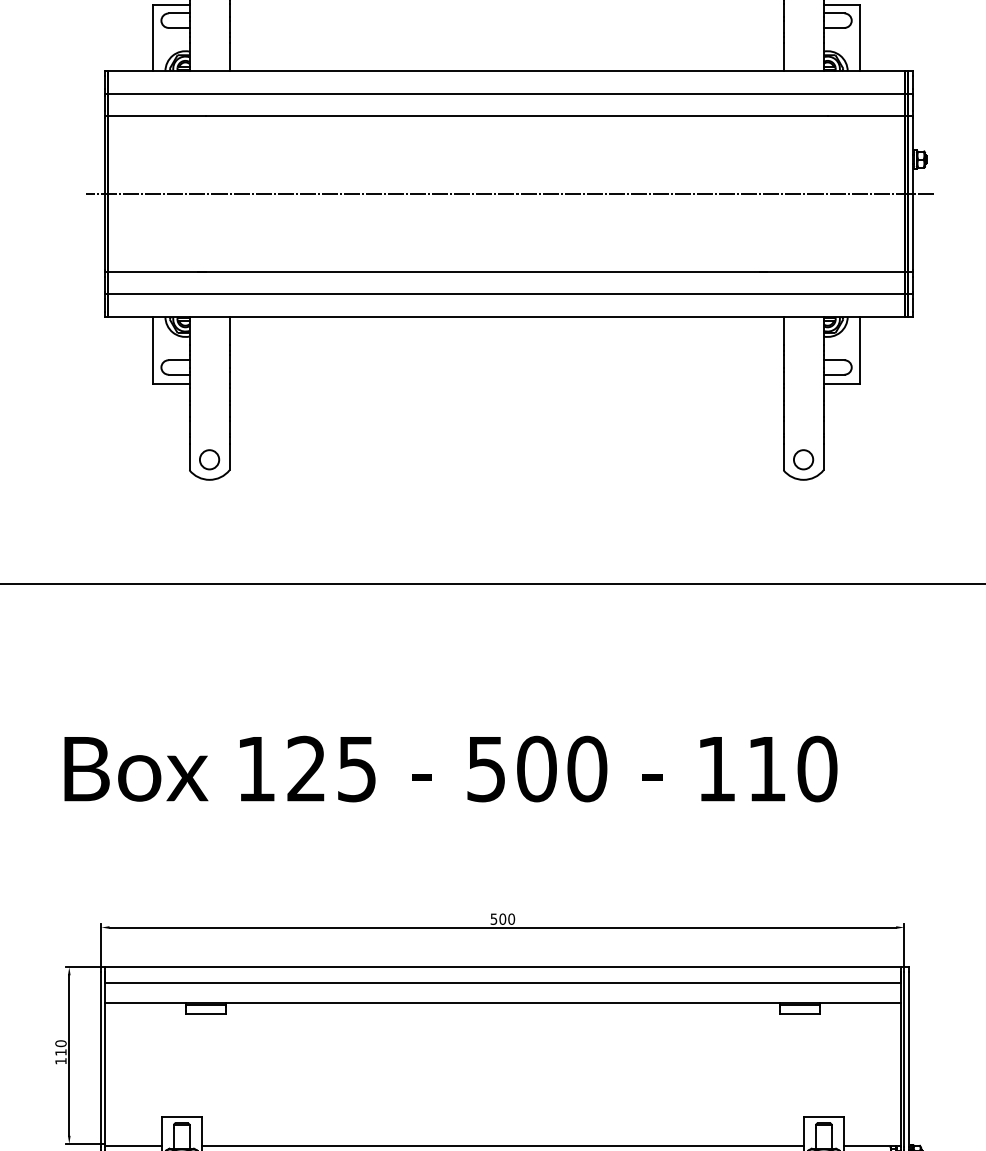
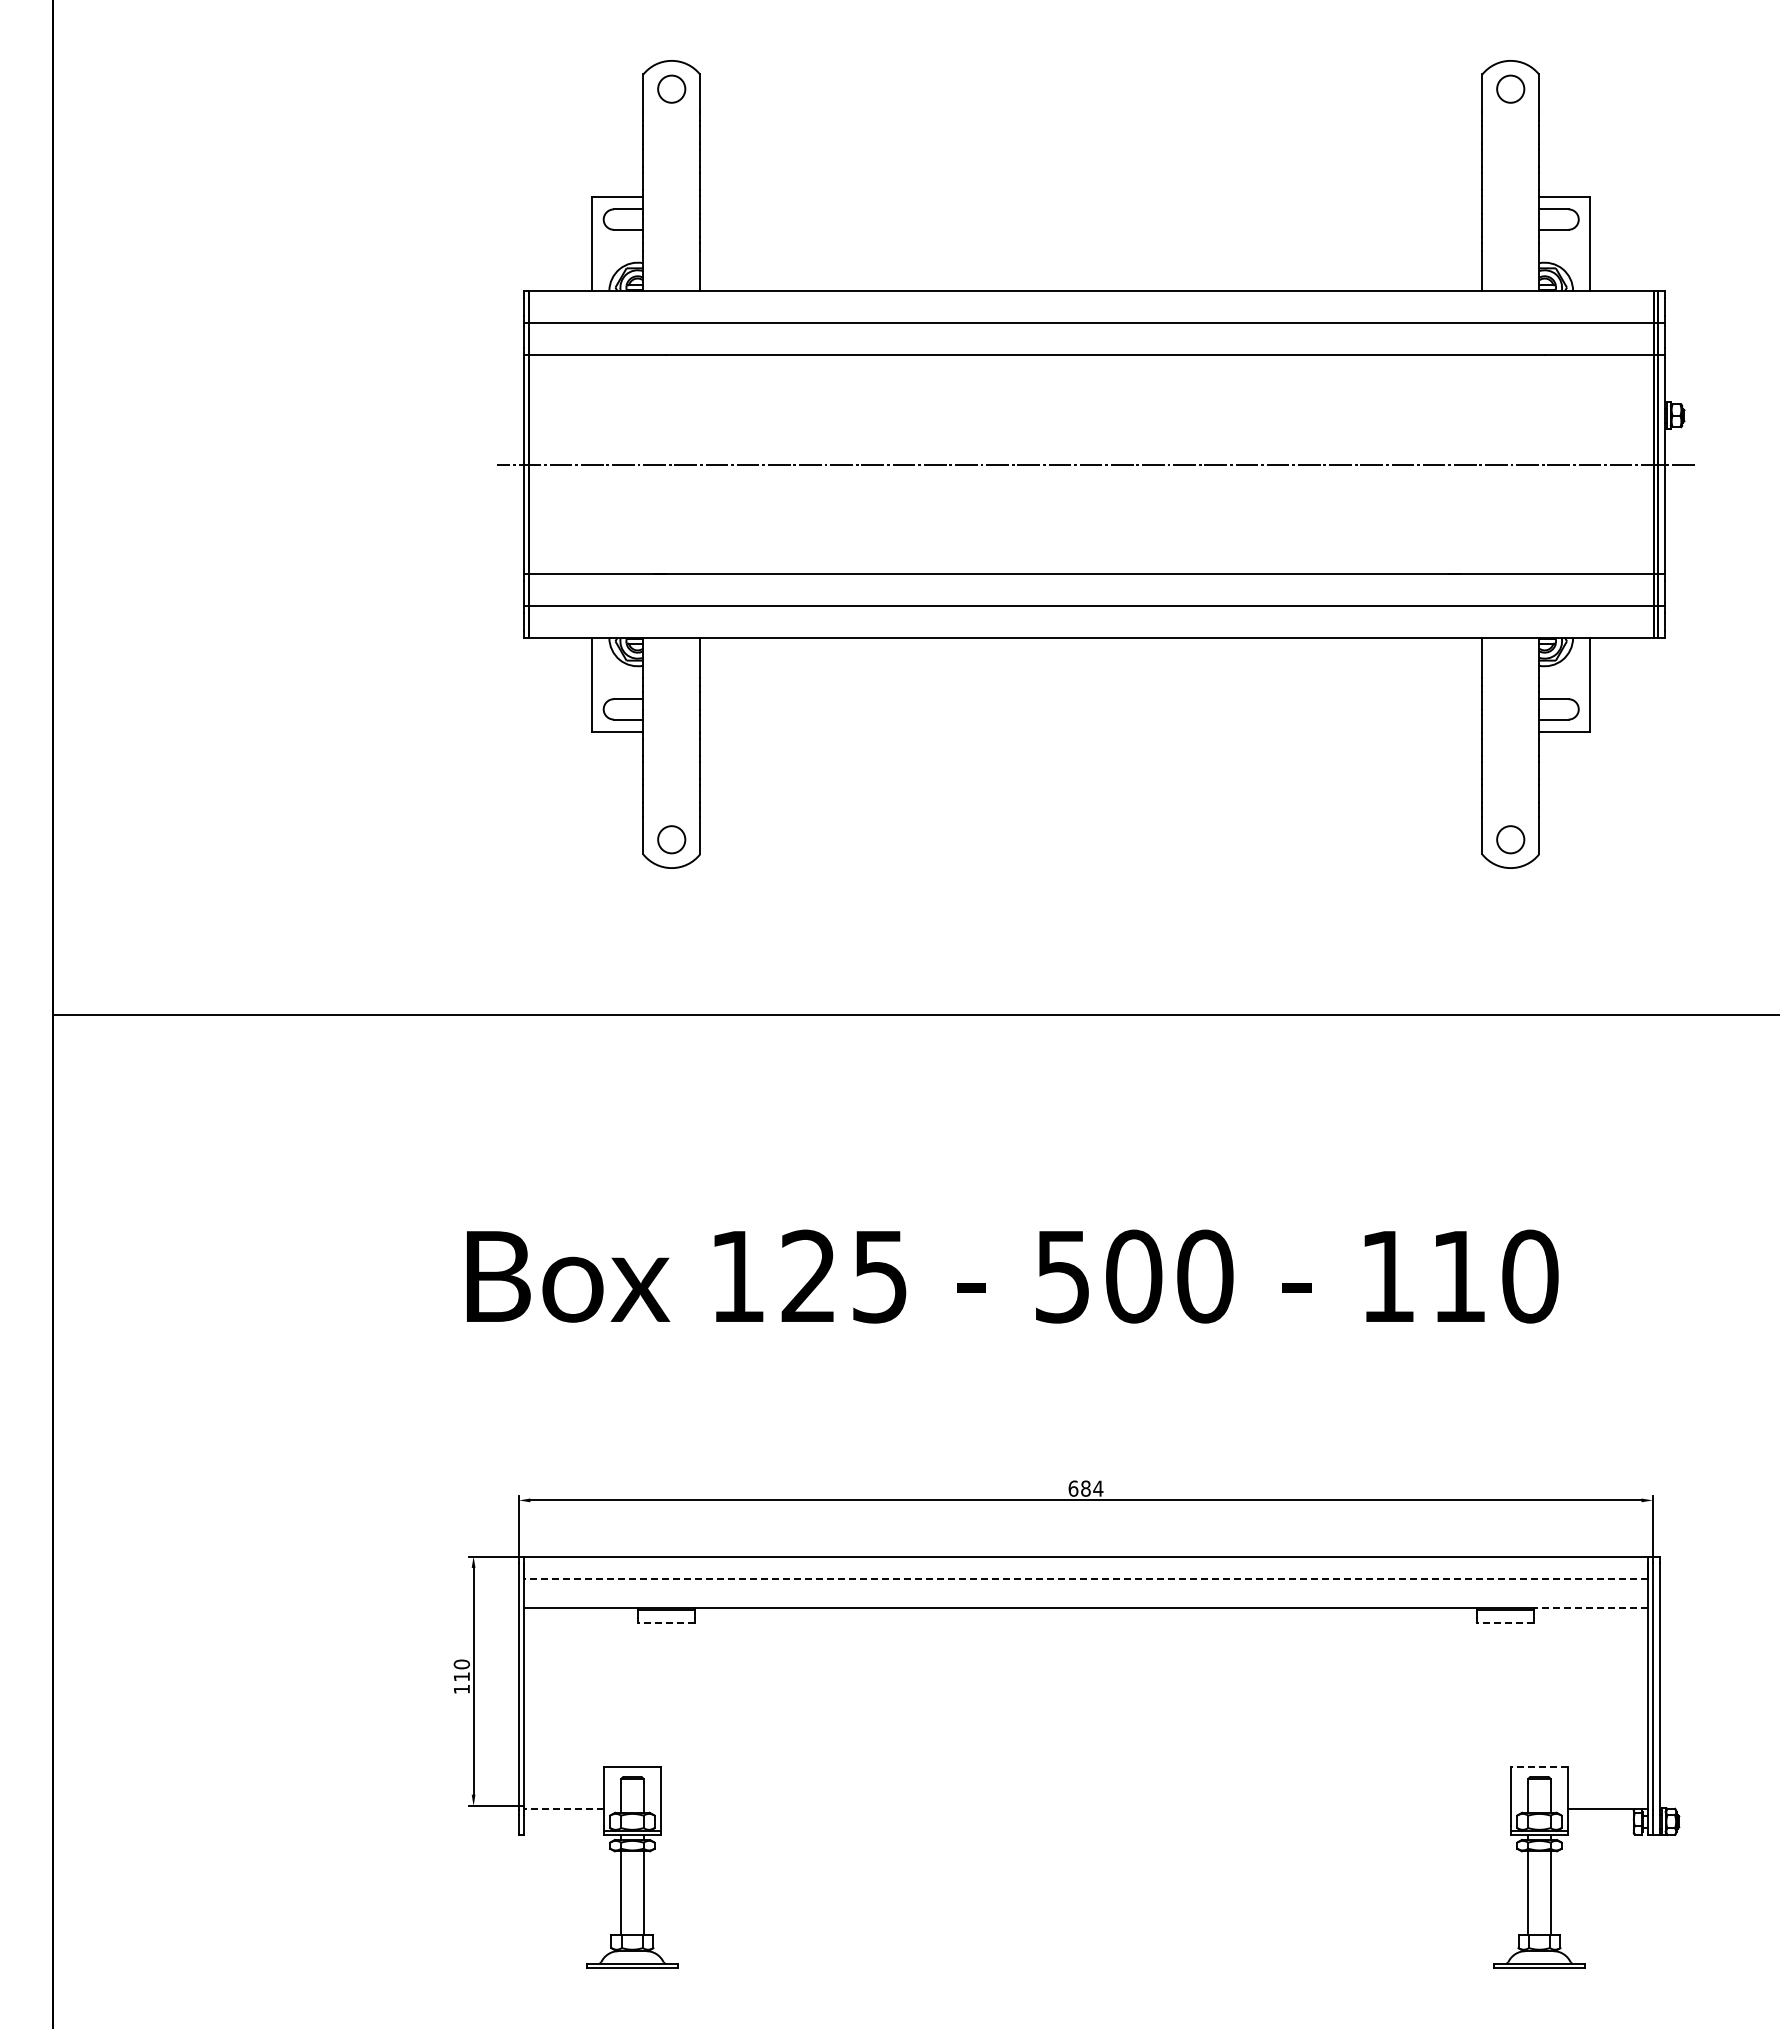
text: (502, 919) -> (1085, 1488), 500 -> 684
line: (502, 983) -> (1085, 1579), solid -> dashed
line: (860, 1003) -> (1590, 1607), solid -> dashed
line: (205, 1013) -> (665, 1622), solid -> dashed
line: (799, 1013) -> (1504, 1622), solid -> dashed
line: (823, 1116) -> (1538, 1767), solid -> dashed
line: (132, 1146) -> (563, 1809), solid -> dashed
line: (502, 1146) -> (1085, 1809), removed

